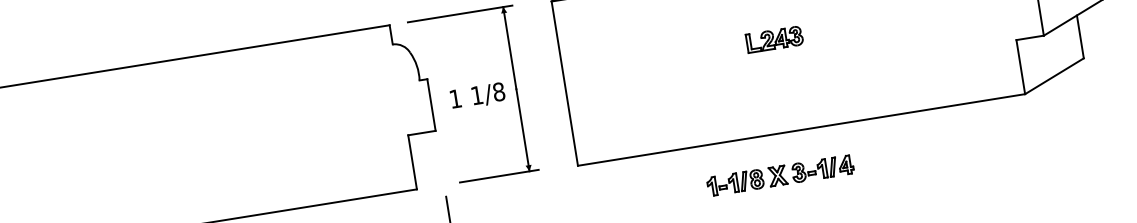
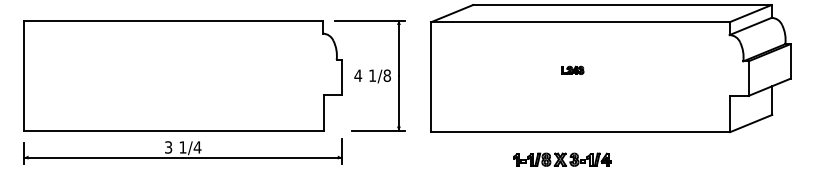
part: (774, 39) -> (572, 70), size x0.6
text: (455, 98) -> (358, 75), 1 -> 4

